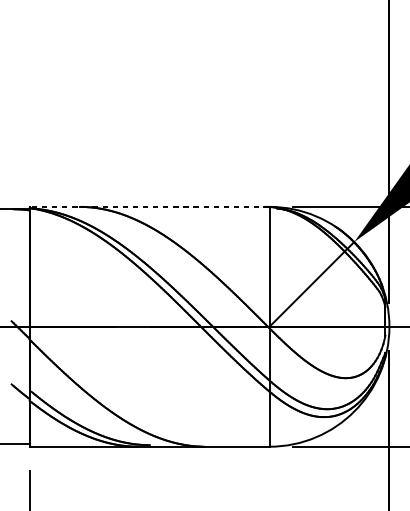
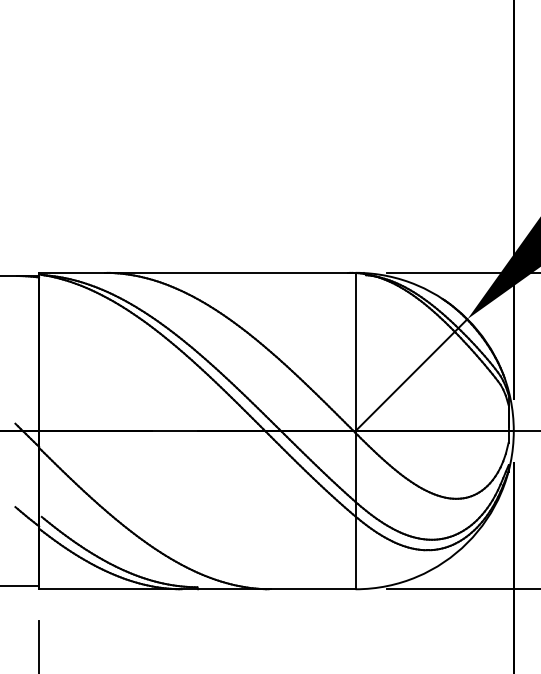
line: (148, 206) -> (196, 272), dashed -> solid

